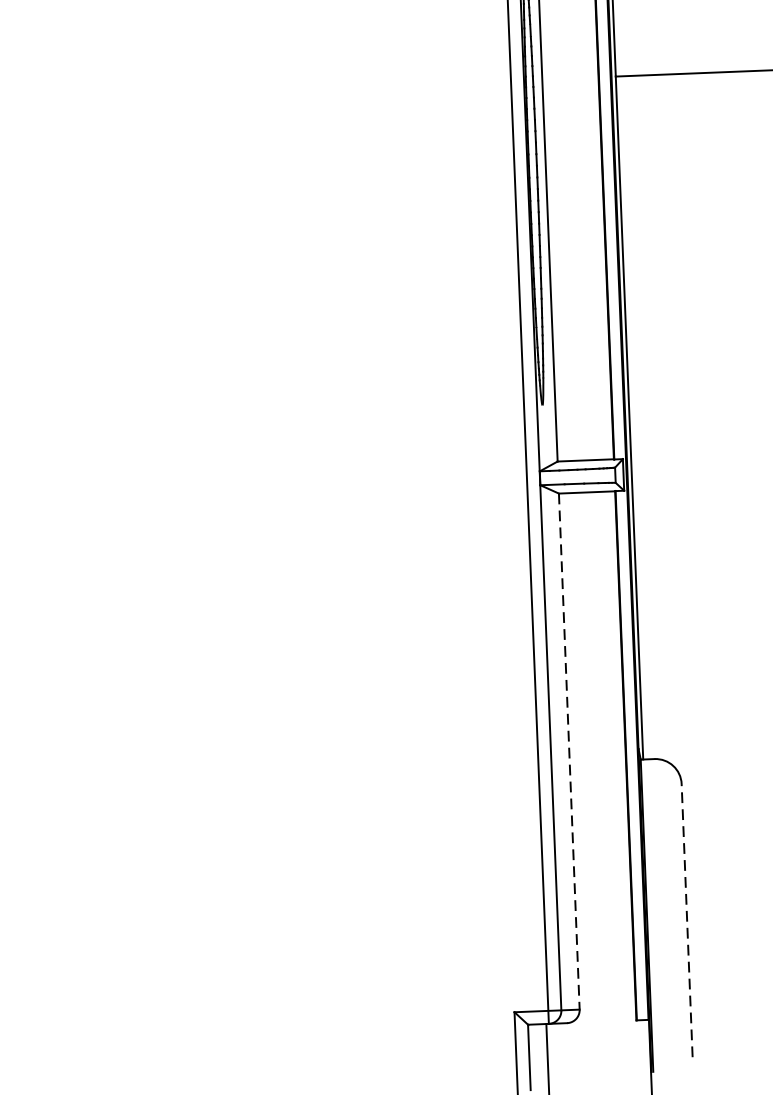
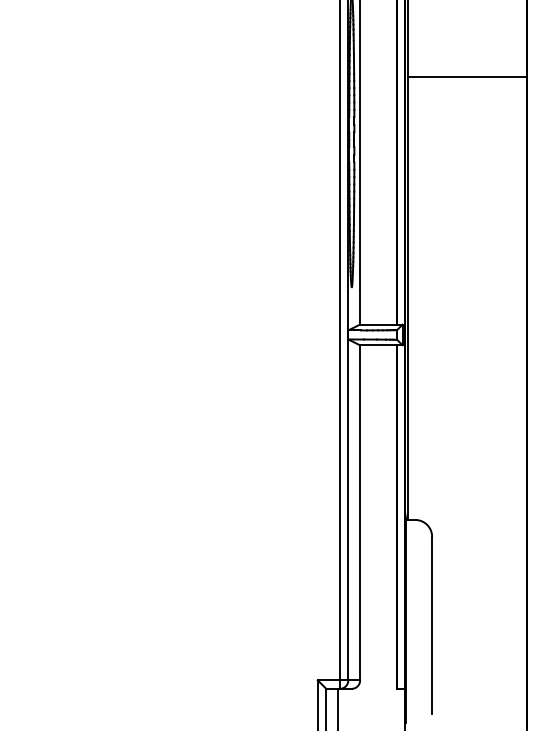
line: (569, 750) -> (360, 512), dashed -> solid
line: (687, 920) -> (432, 625), dashed -> solid

